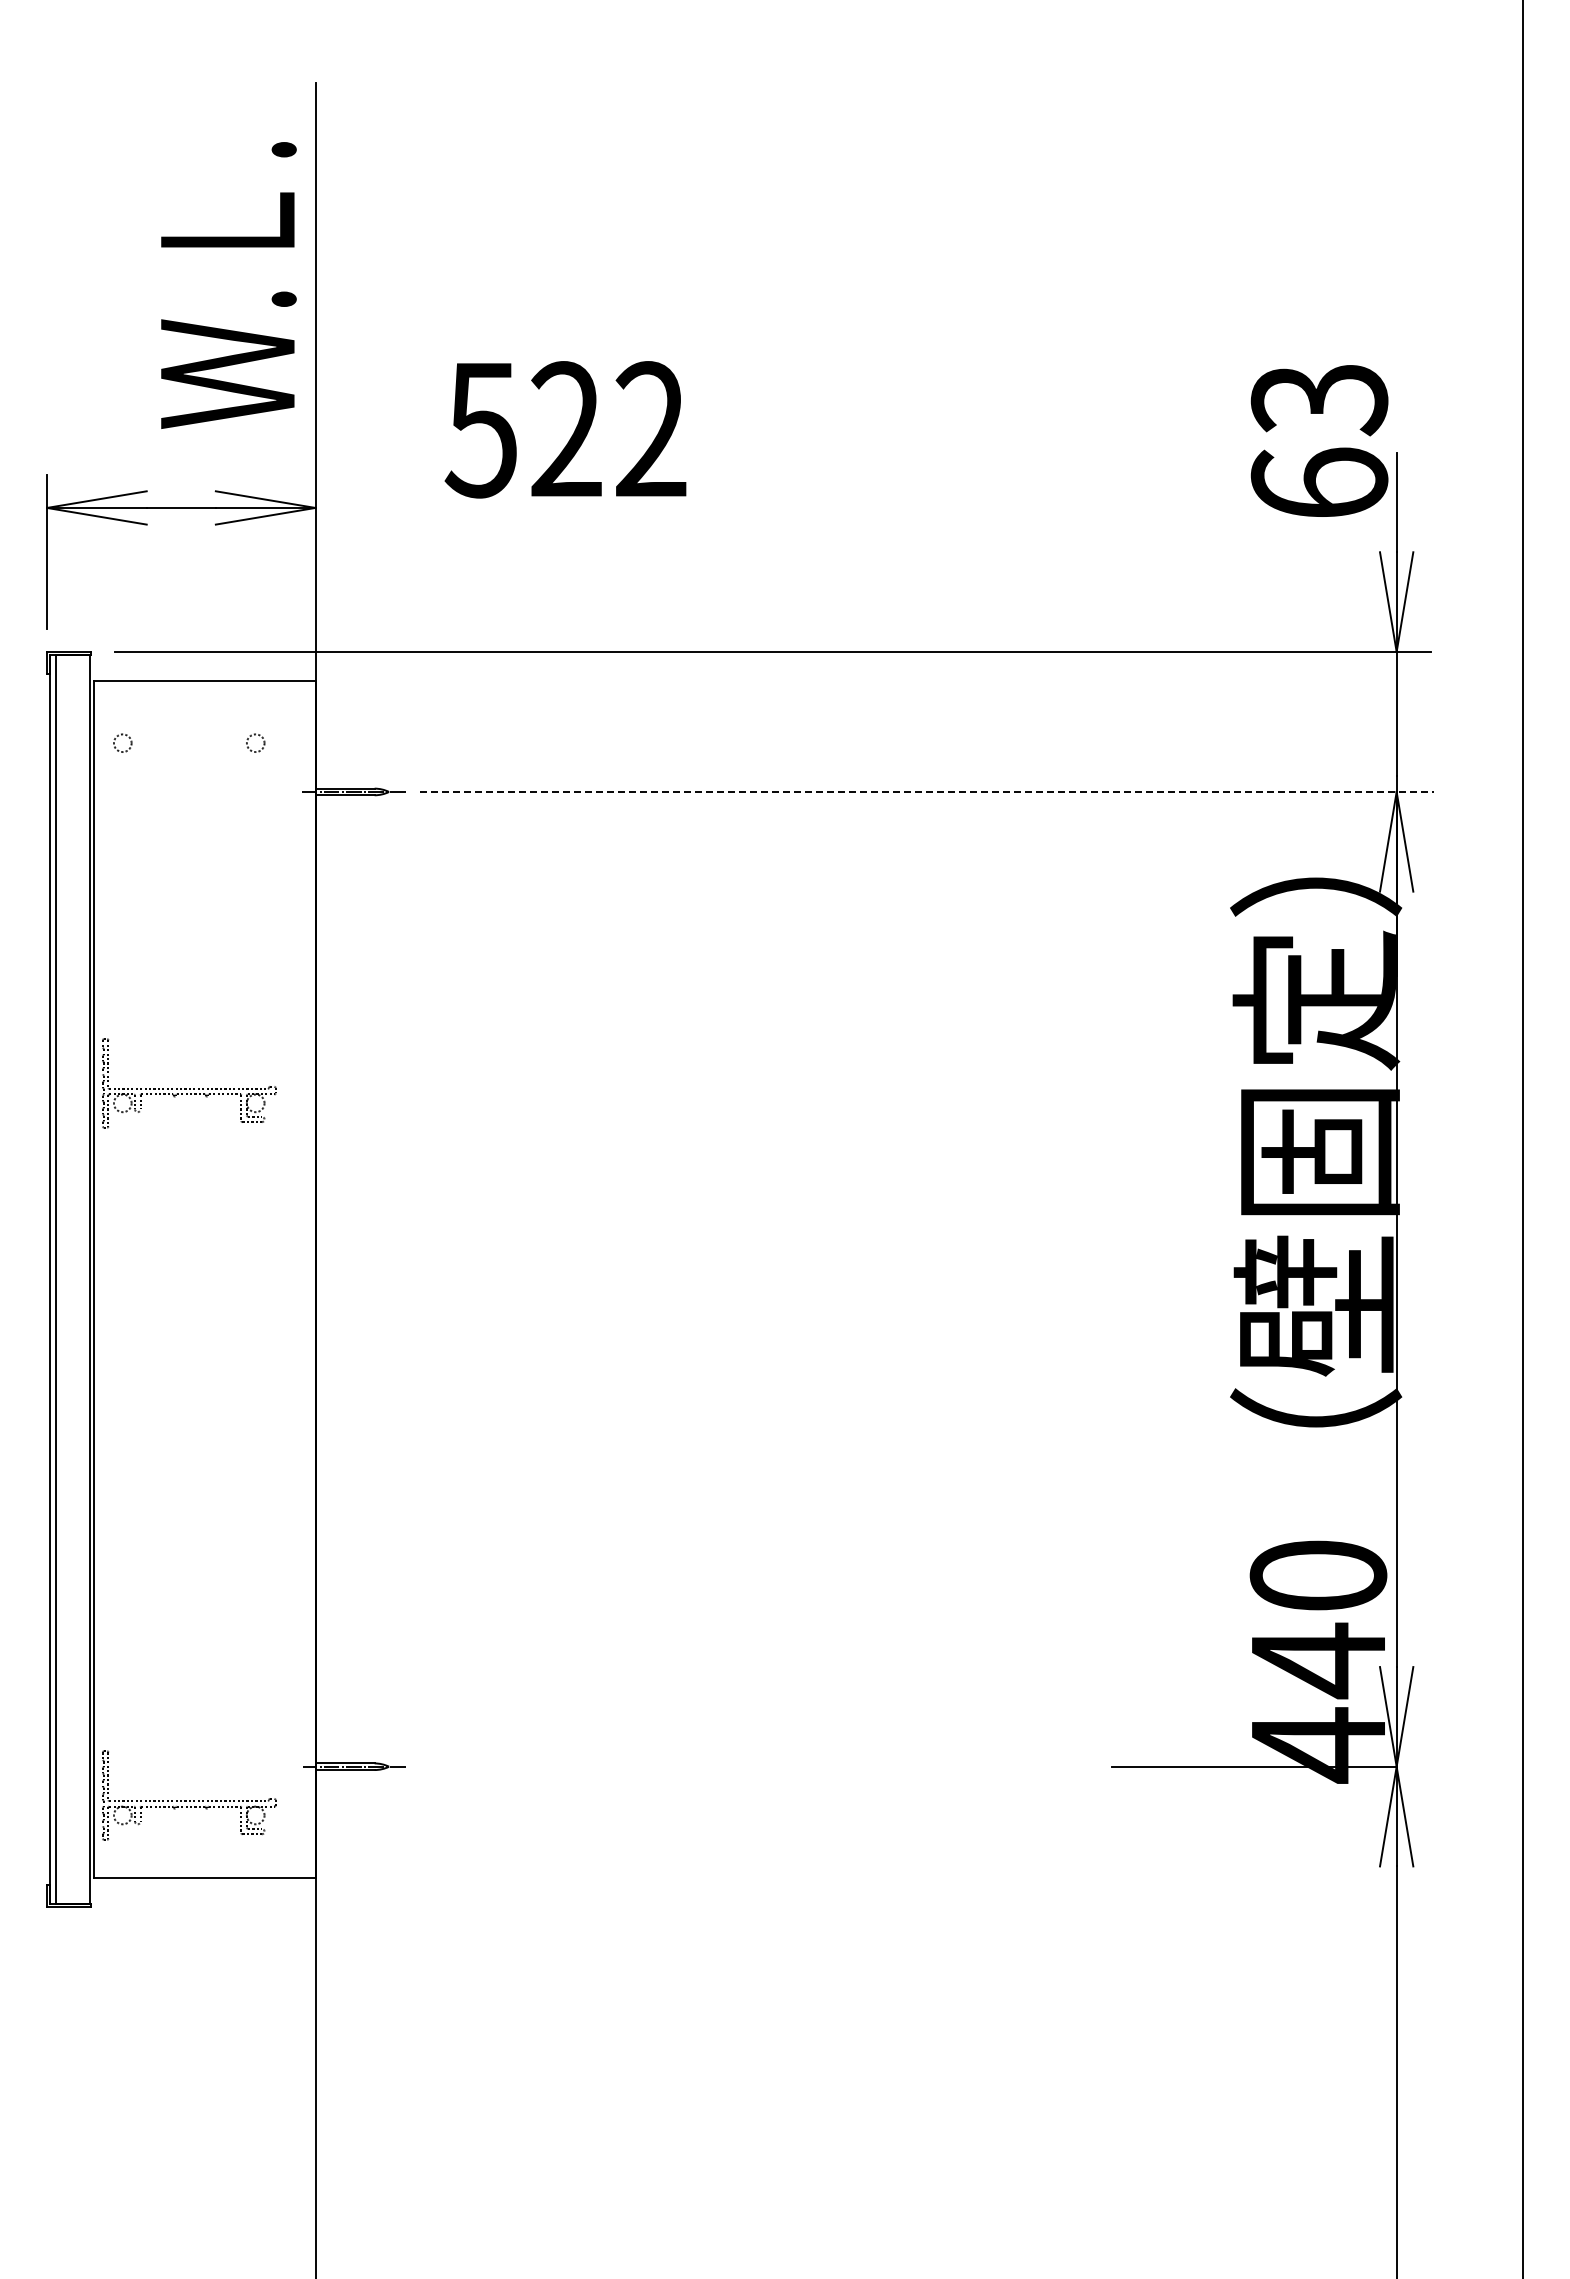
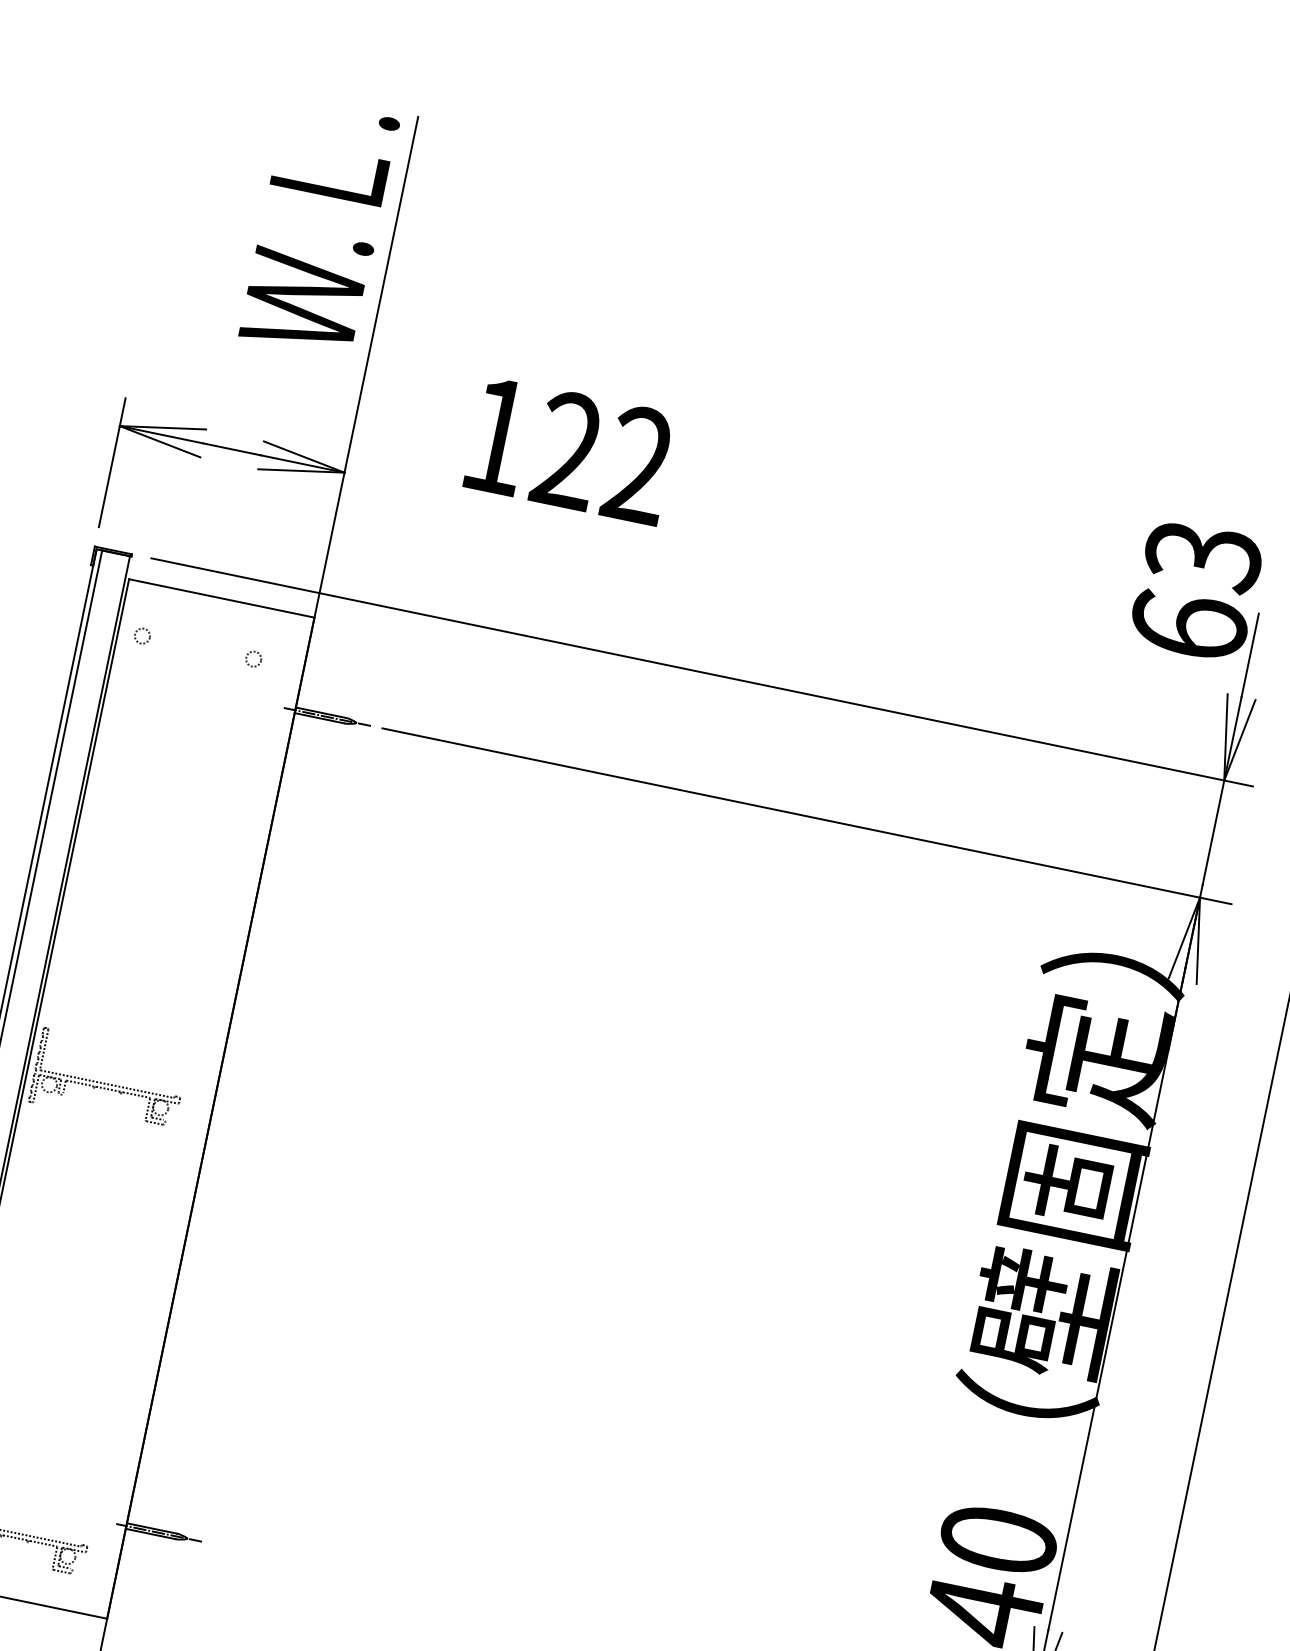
text: (228, 285) -> (319, 227), moved
text: (480, 430) -> (495, 436), 522 -> 122
line: (927, 791) -> (807, 815), dashed -> solid
part: (189, 1083) -> (108, 1079), moved

